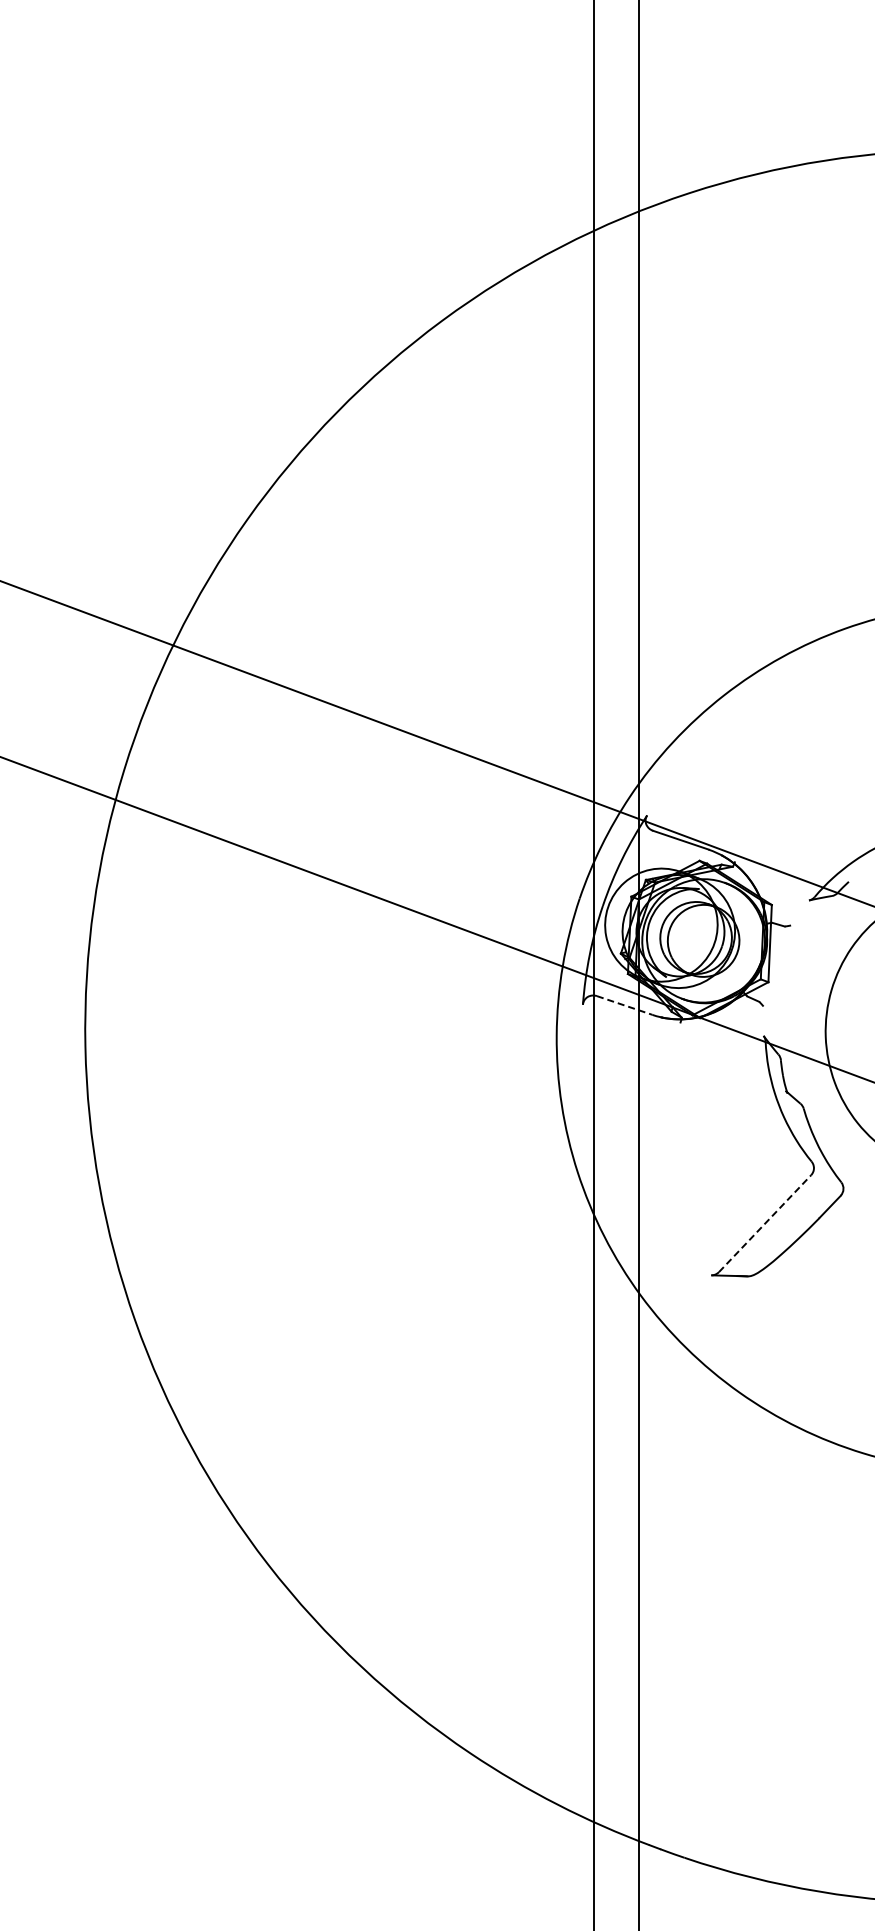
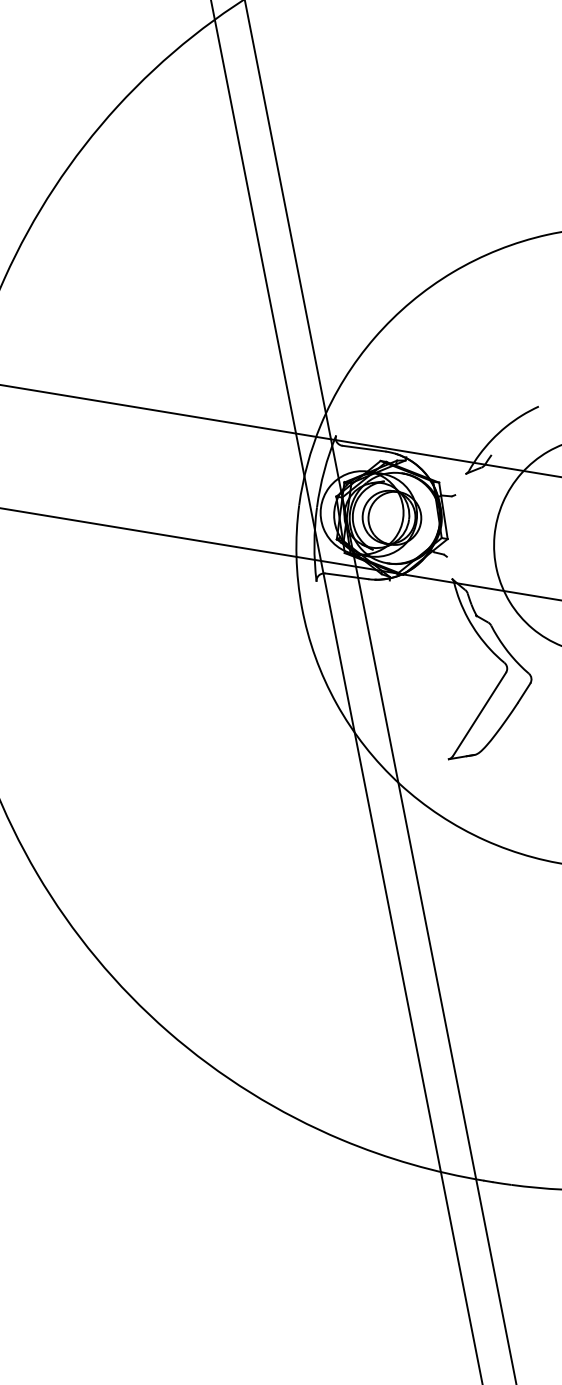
line: (625, 1005) -> (347, 576), dashed -> solid
line: (765, 1223) -> (479, 714), dashed -> solid

